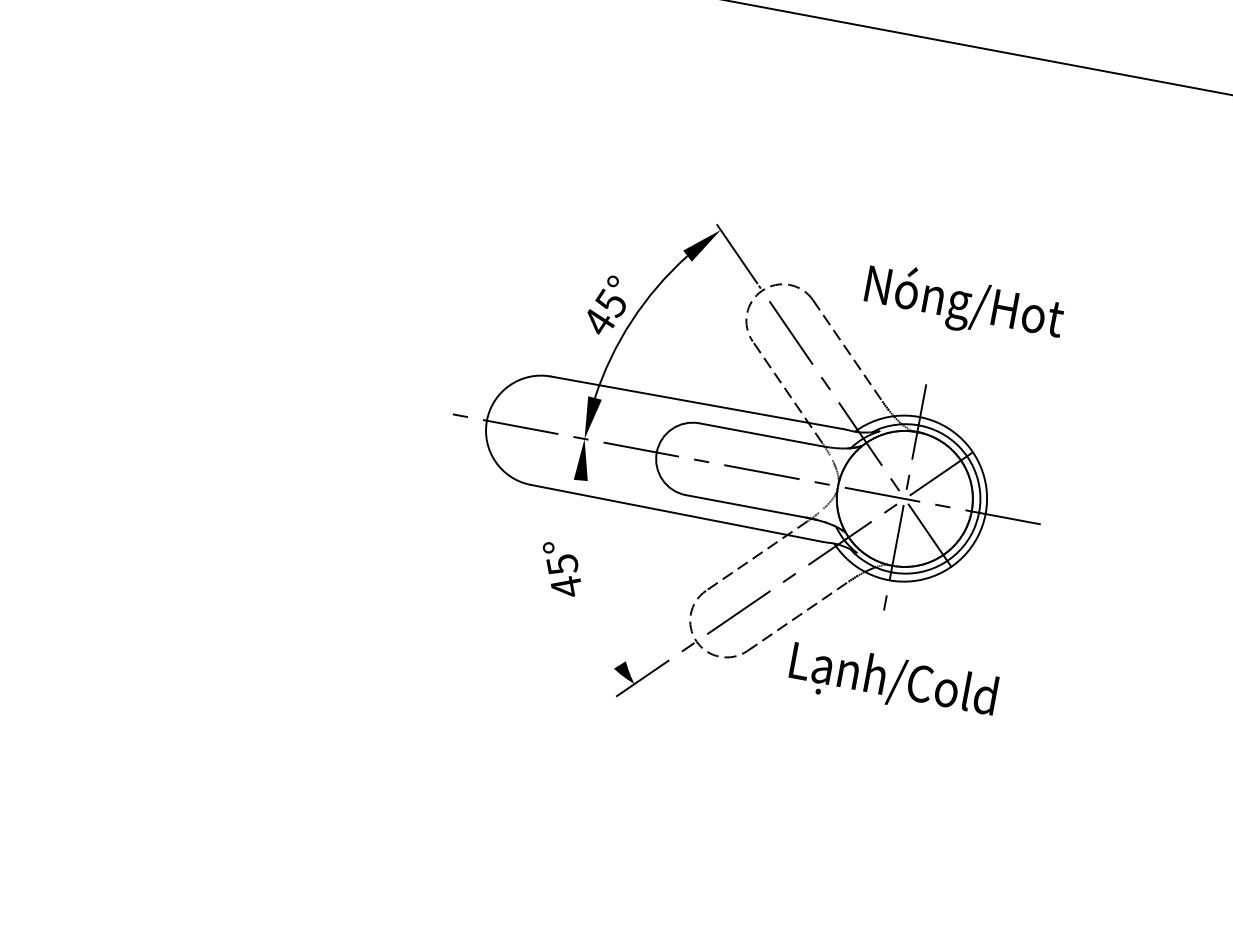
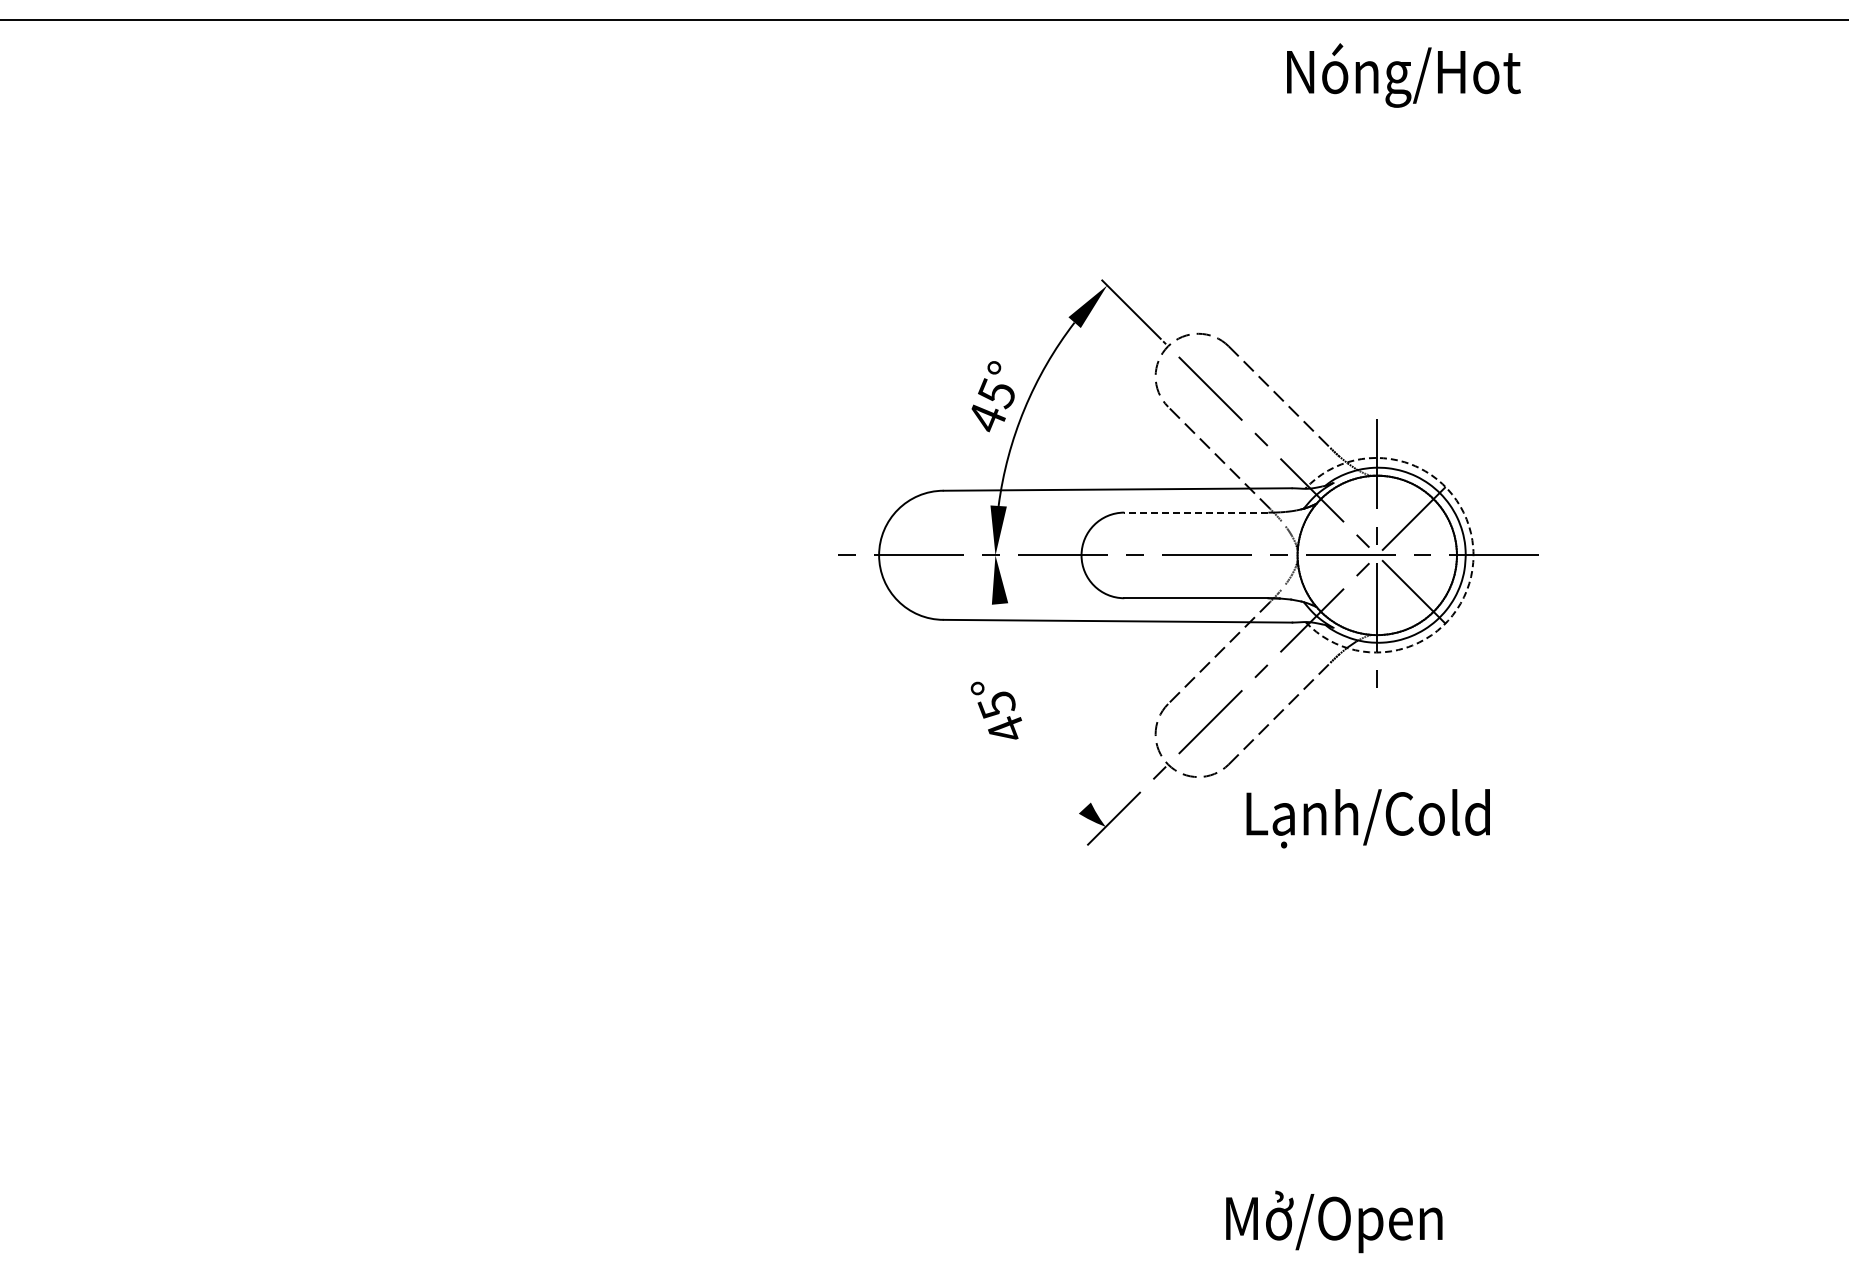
text: (964, 304) -> (1403, 75), moved
line: (759, 434) -> (1196, 512), solid -> dashed
arc: (985, 513) -> (1473, 554), solid -> dashed
text: (892, 682) -> (1367, 818), moved

